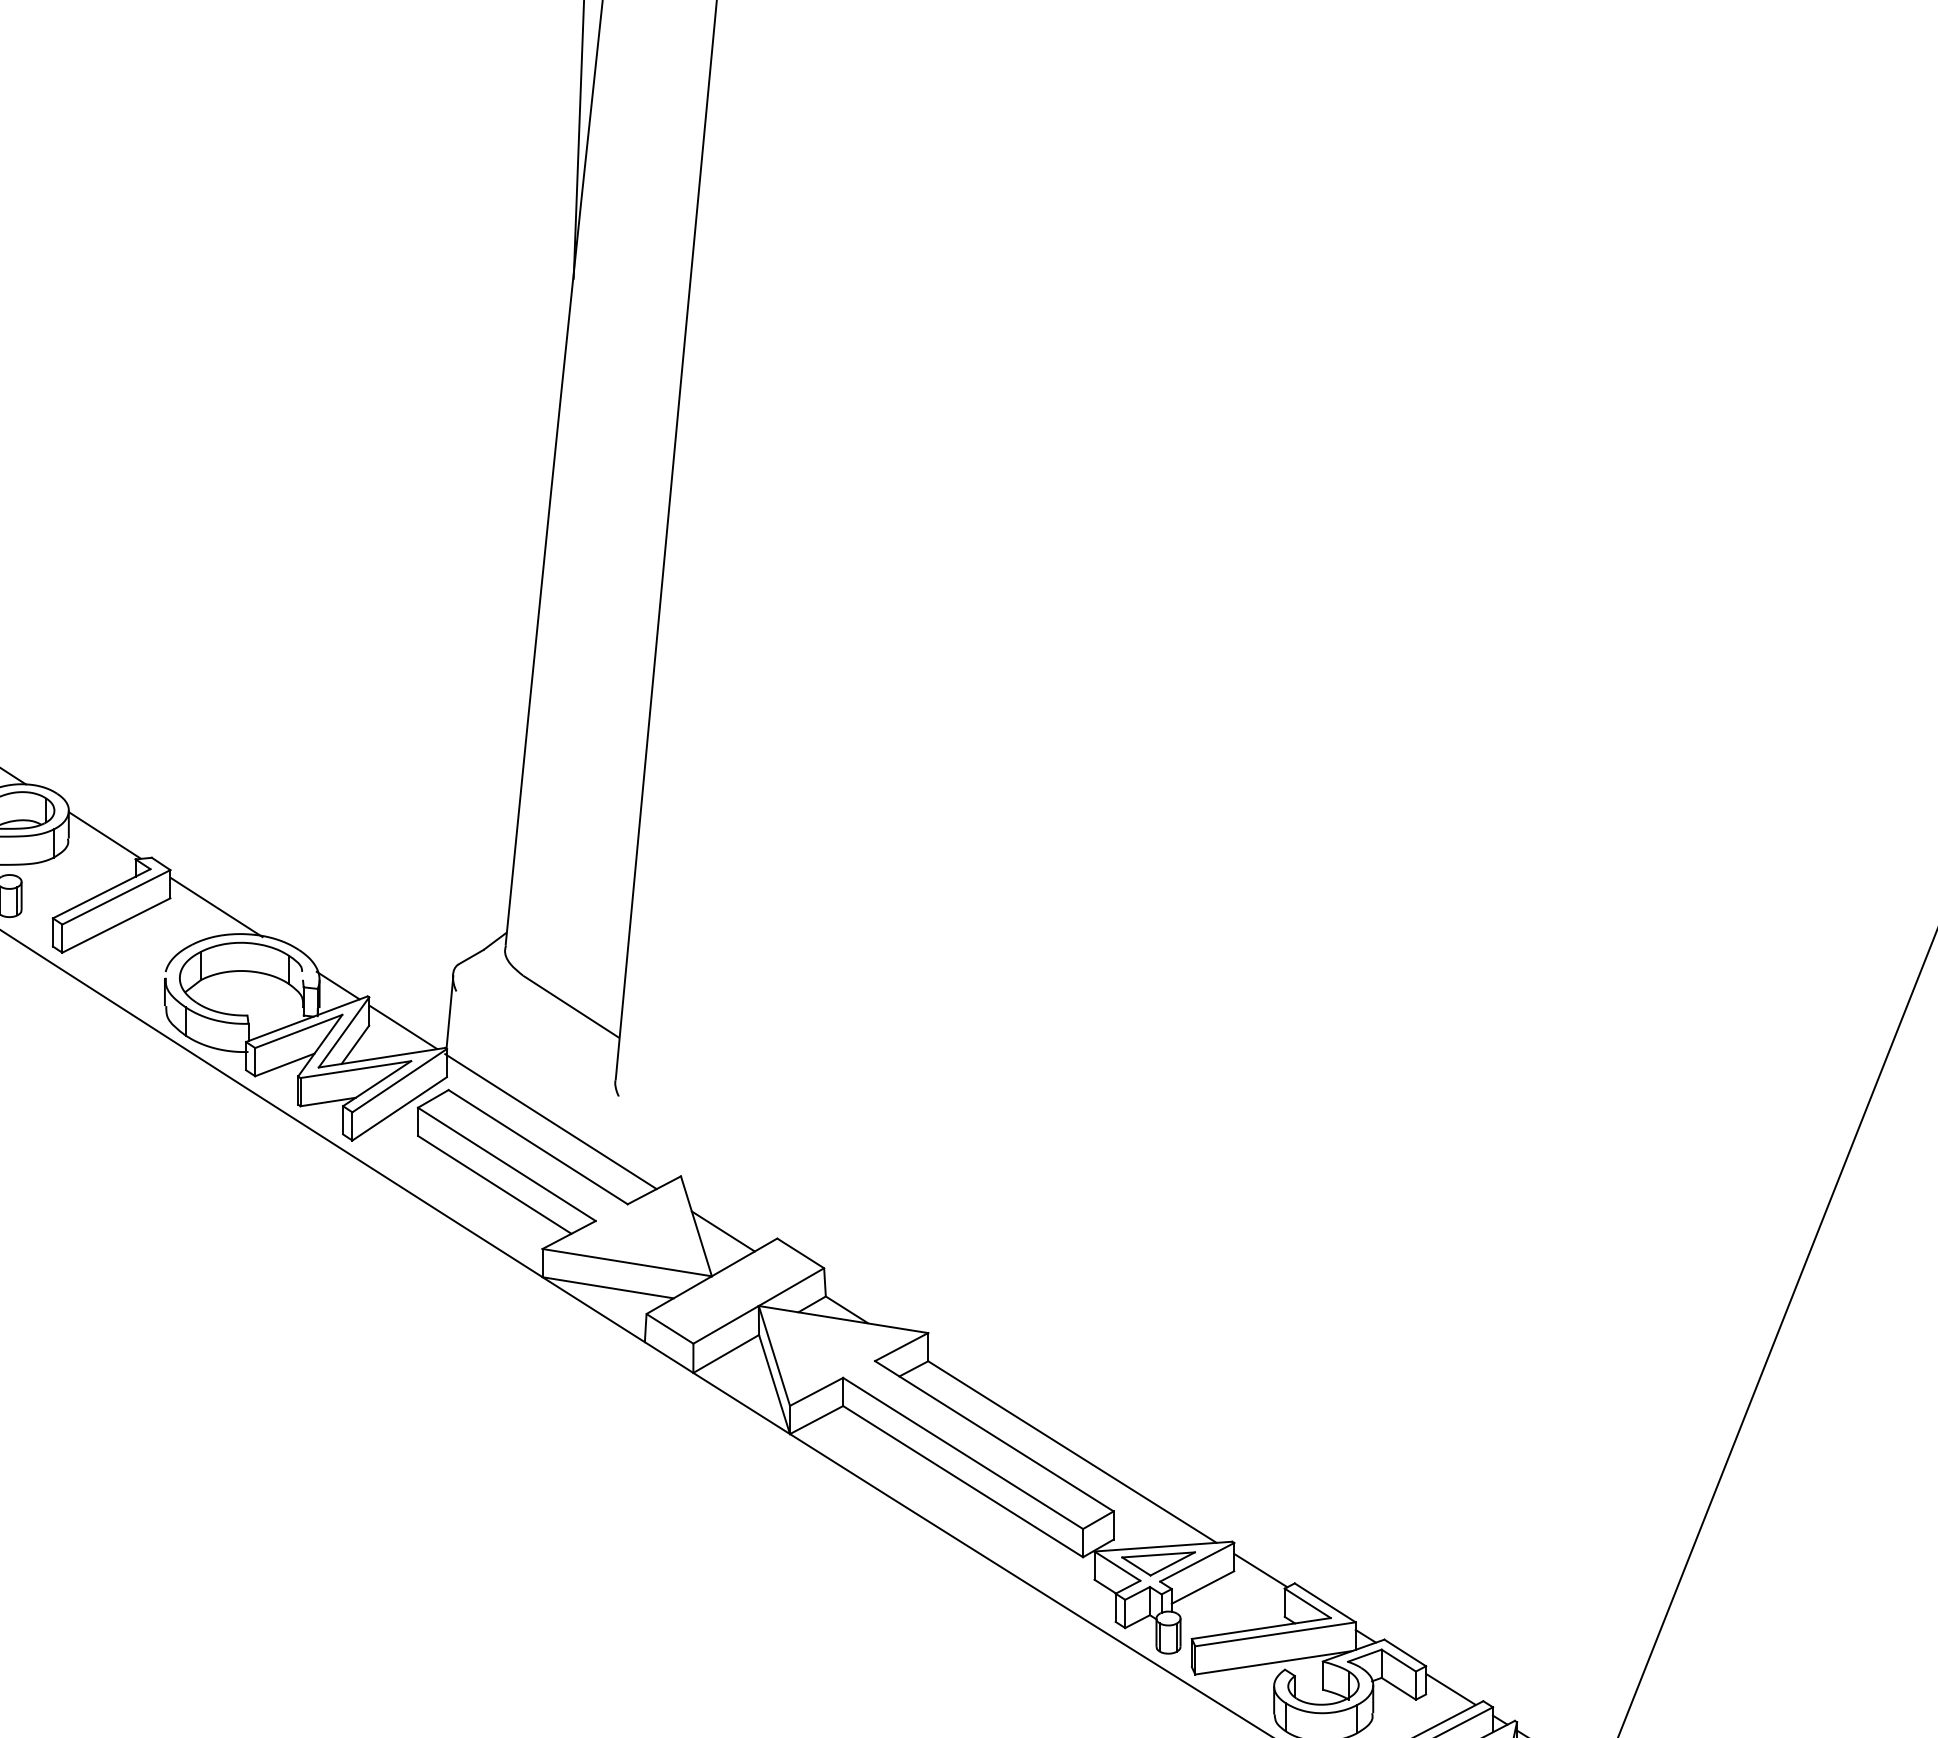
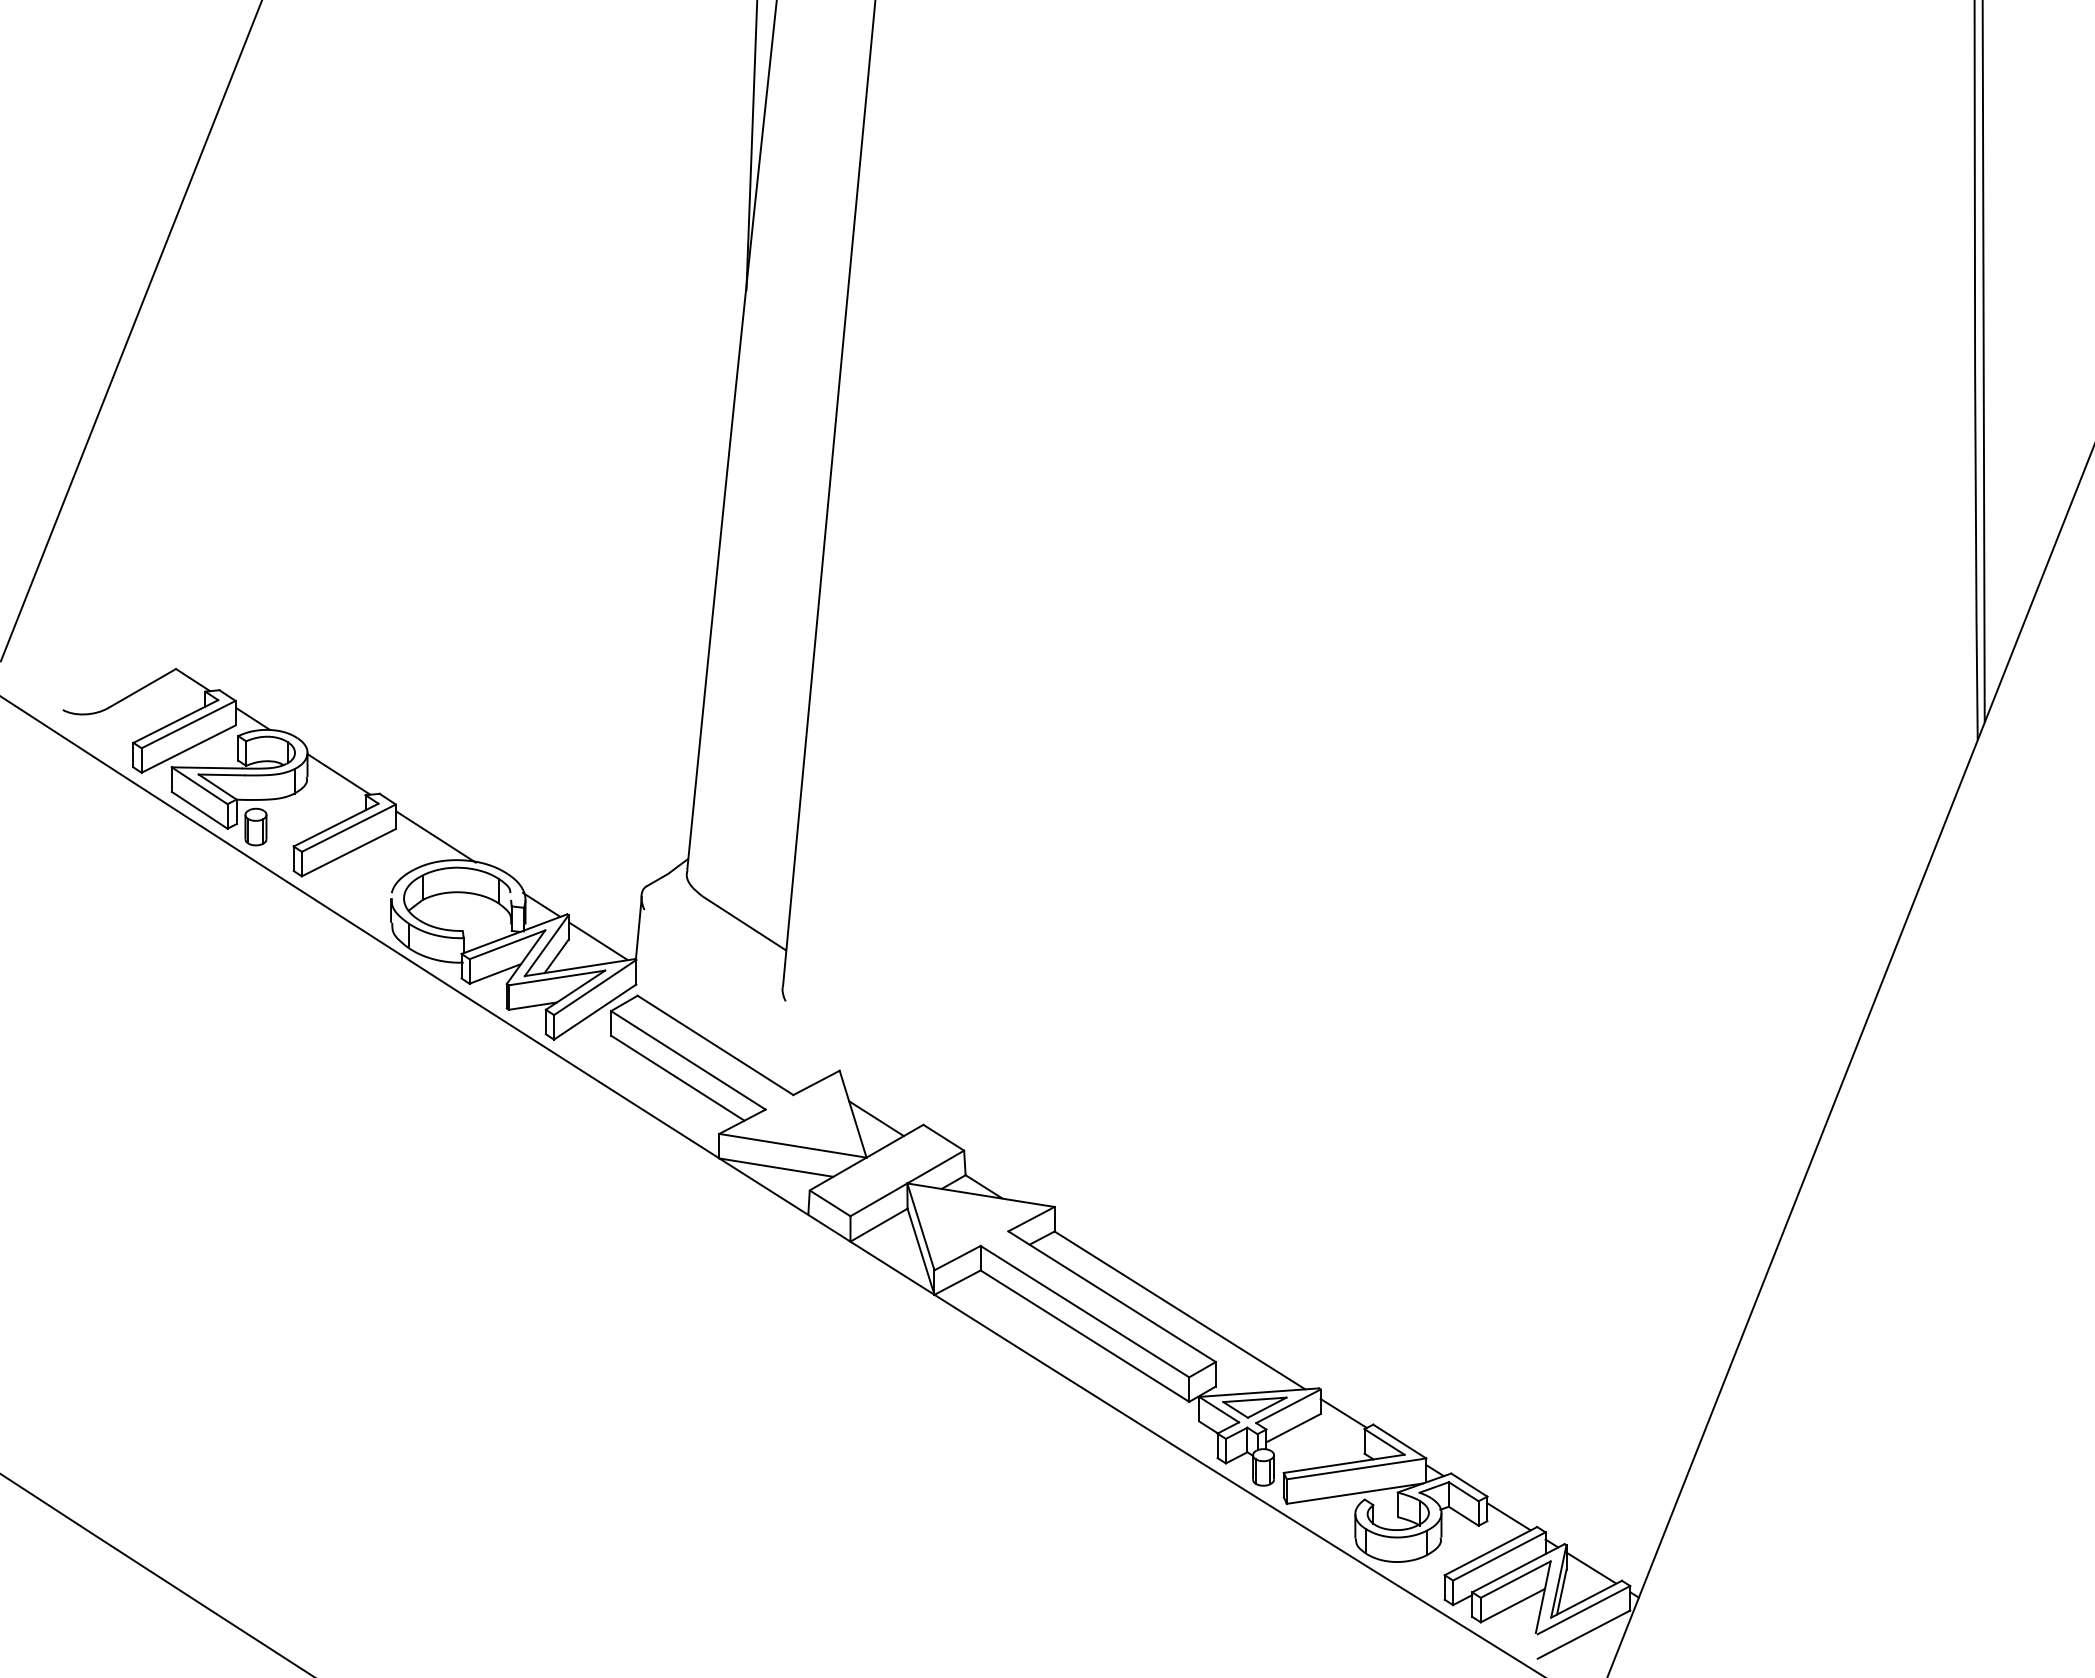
line: (550, 1120) -> (726, 1022), removed

